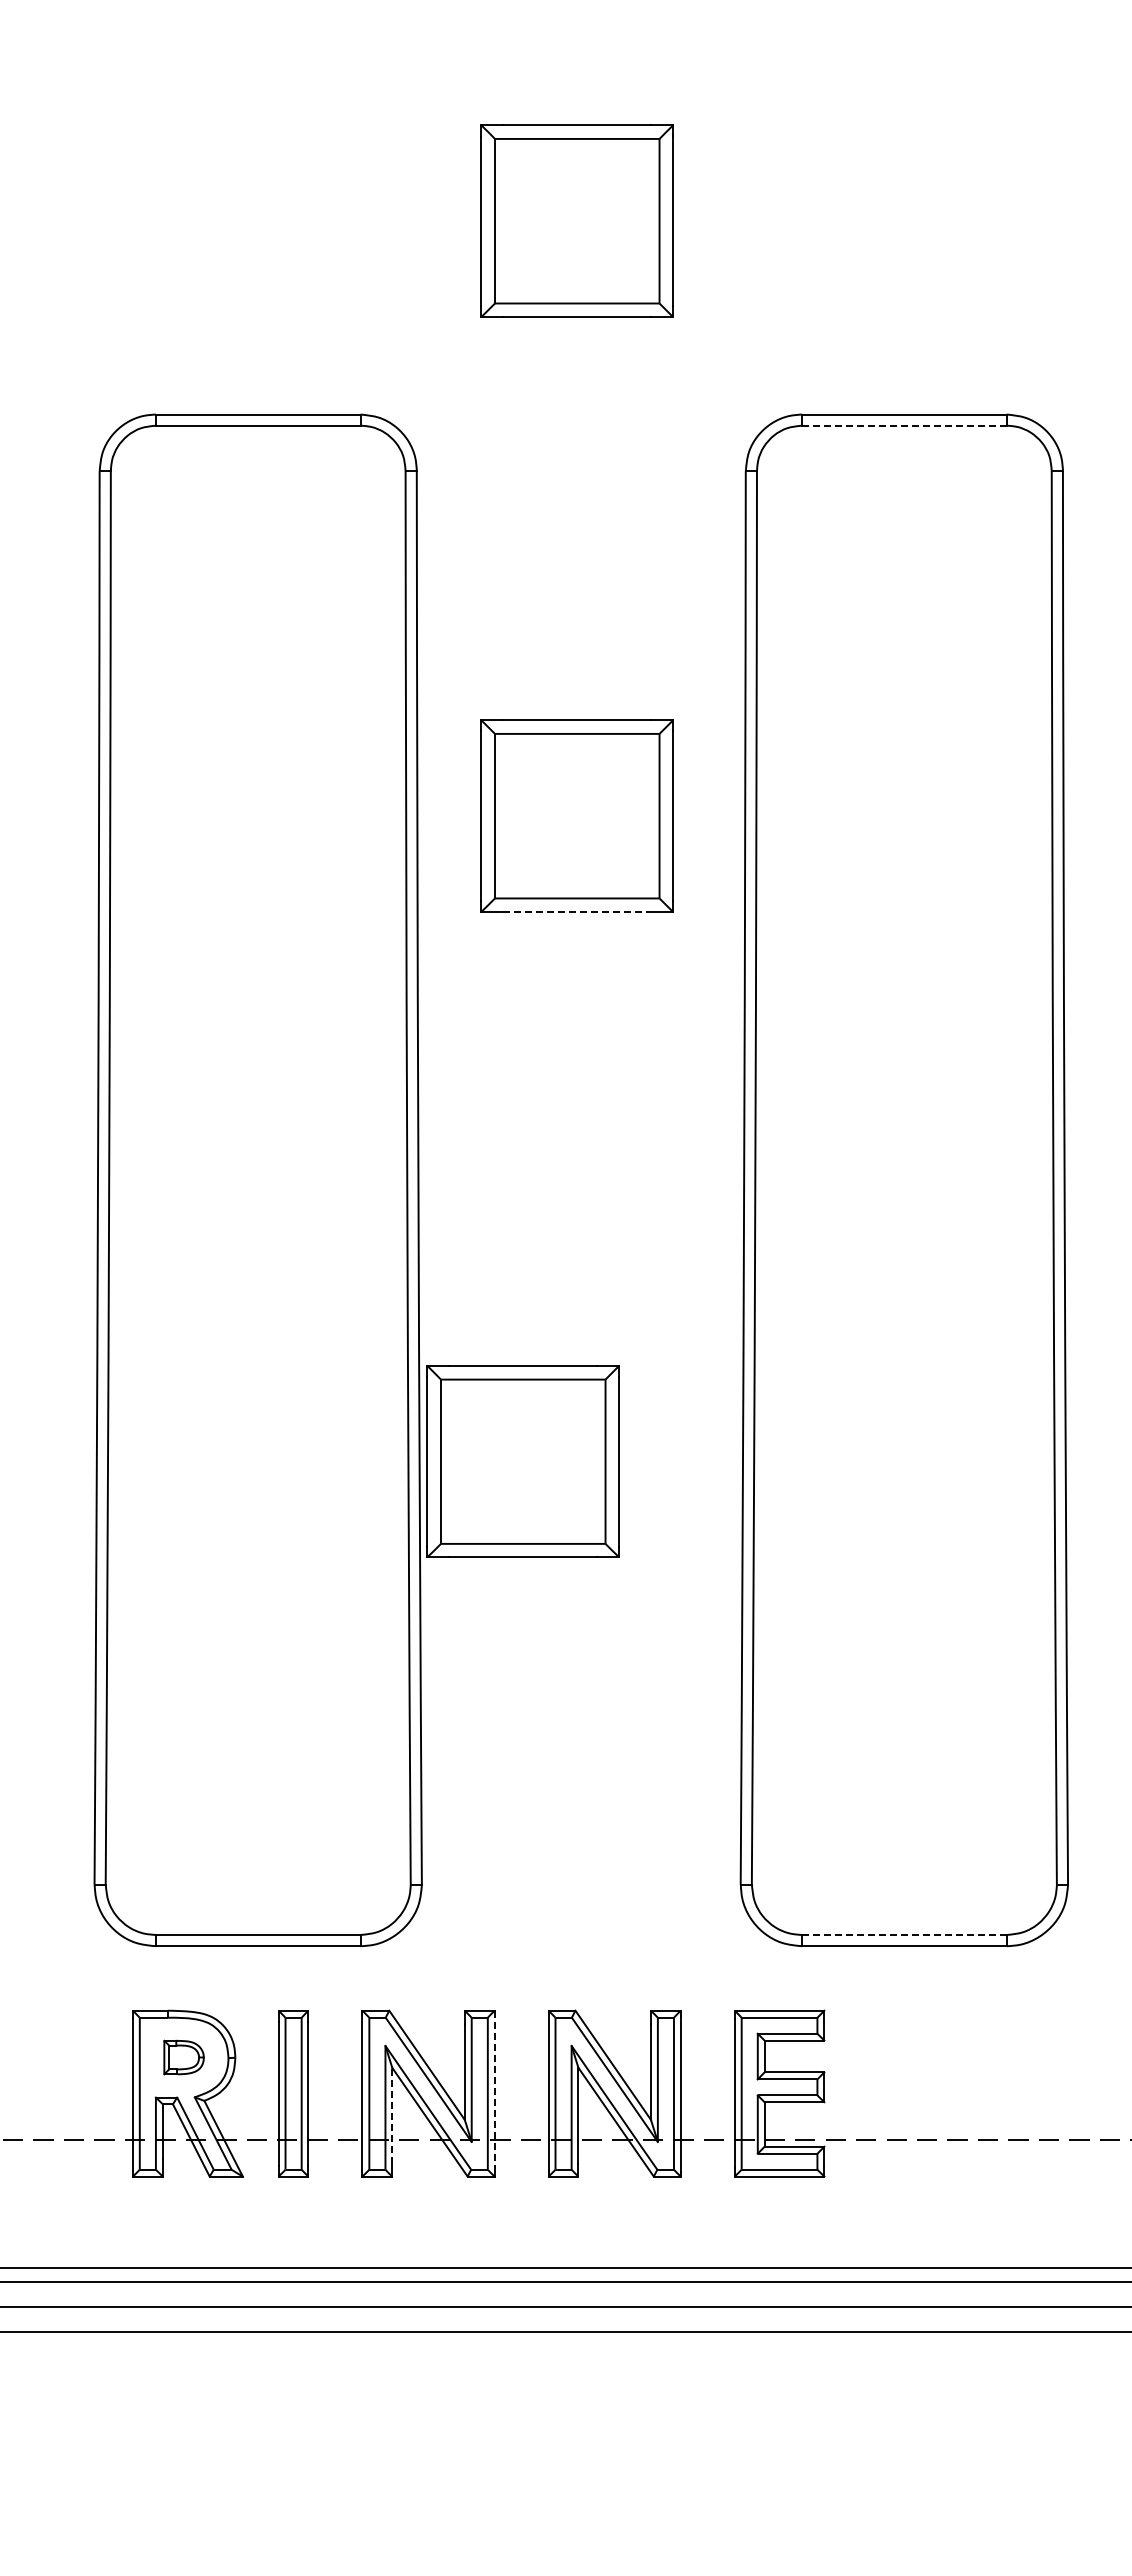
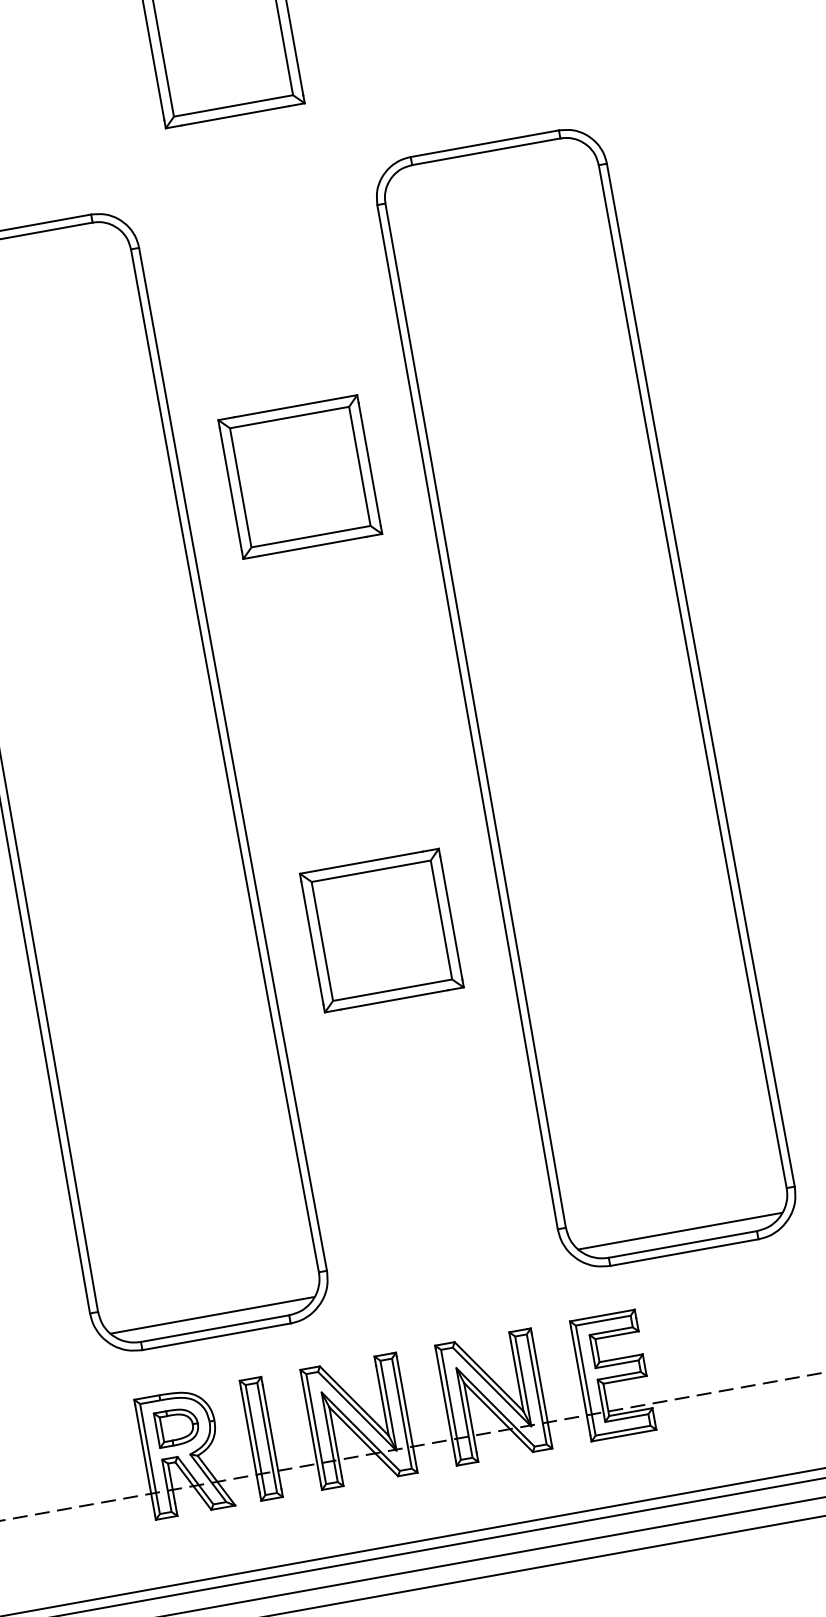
line: (903, 425) -> (485, 151), dashed -> solid
line: (577, 912) -> (313, 546), dashed -> solid
part: (522, 1461) -> (381, 930), moved
line: (257, 1916) -> (212, 1315), added
line: (903, 1916) -> (679, 1231), added
line: (904, 1934) -> (682, 1244), dashed -> solid
part: (183, 2057) -> (176, 1427), size x1.43
line: (494, 2094) -> (406, 1413), dashed -> solid
line: (392, 2115) -> (335, 1441), dashed -> solid

